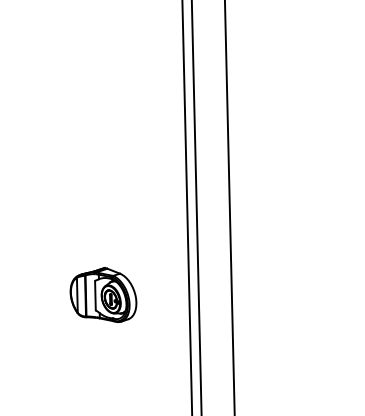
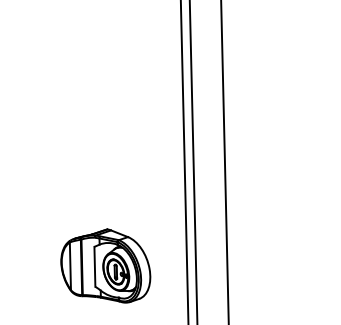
part: (103, 294) -> (105, 265), size x1.43

